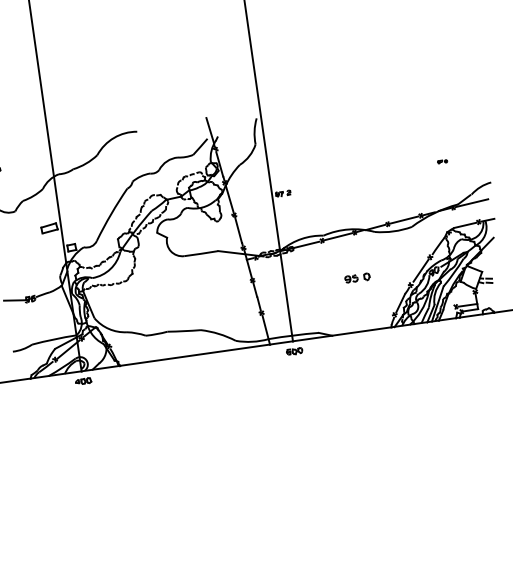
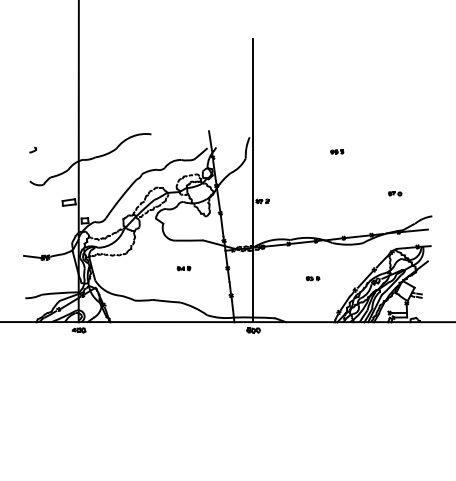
part: (365, 120) -> (337, 151), added
part: (442, 161) -> (395, 193), size x1.67
part: (356, 278) -> (312, 278), size x0.62
part: (199, 288) -> (183, 268), added

